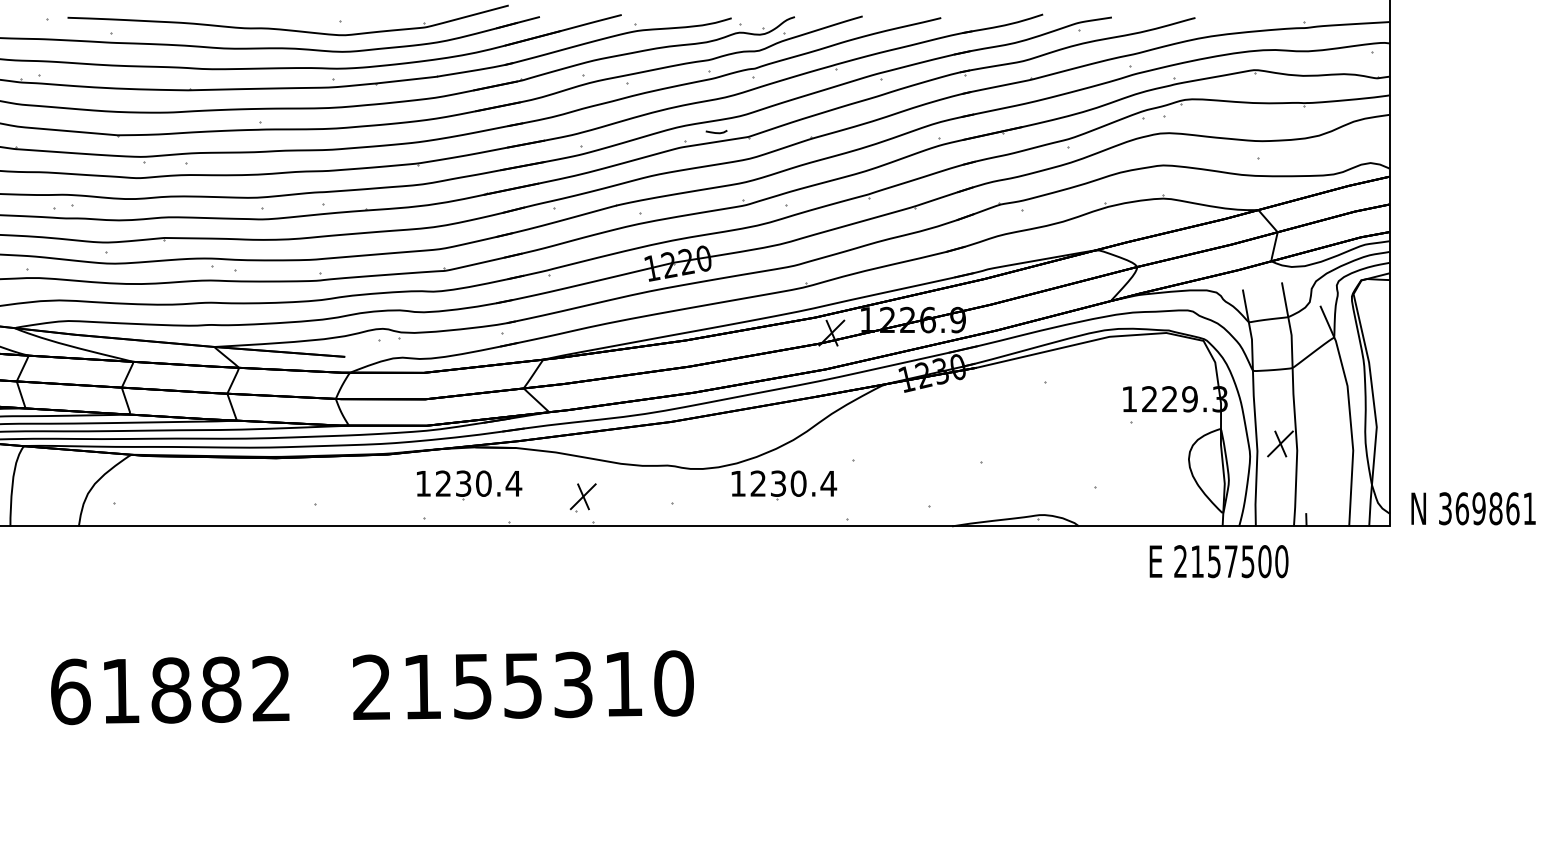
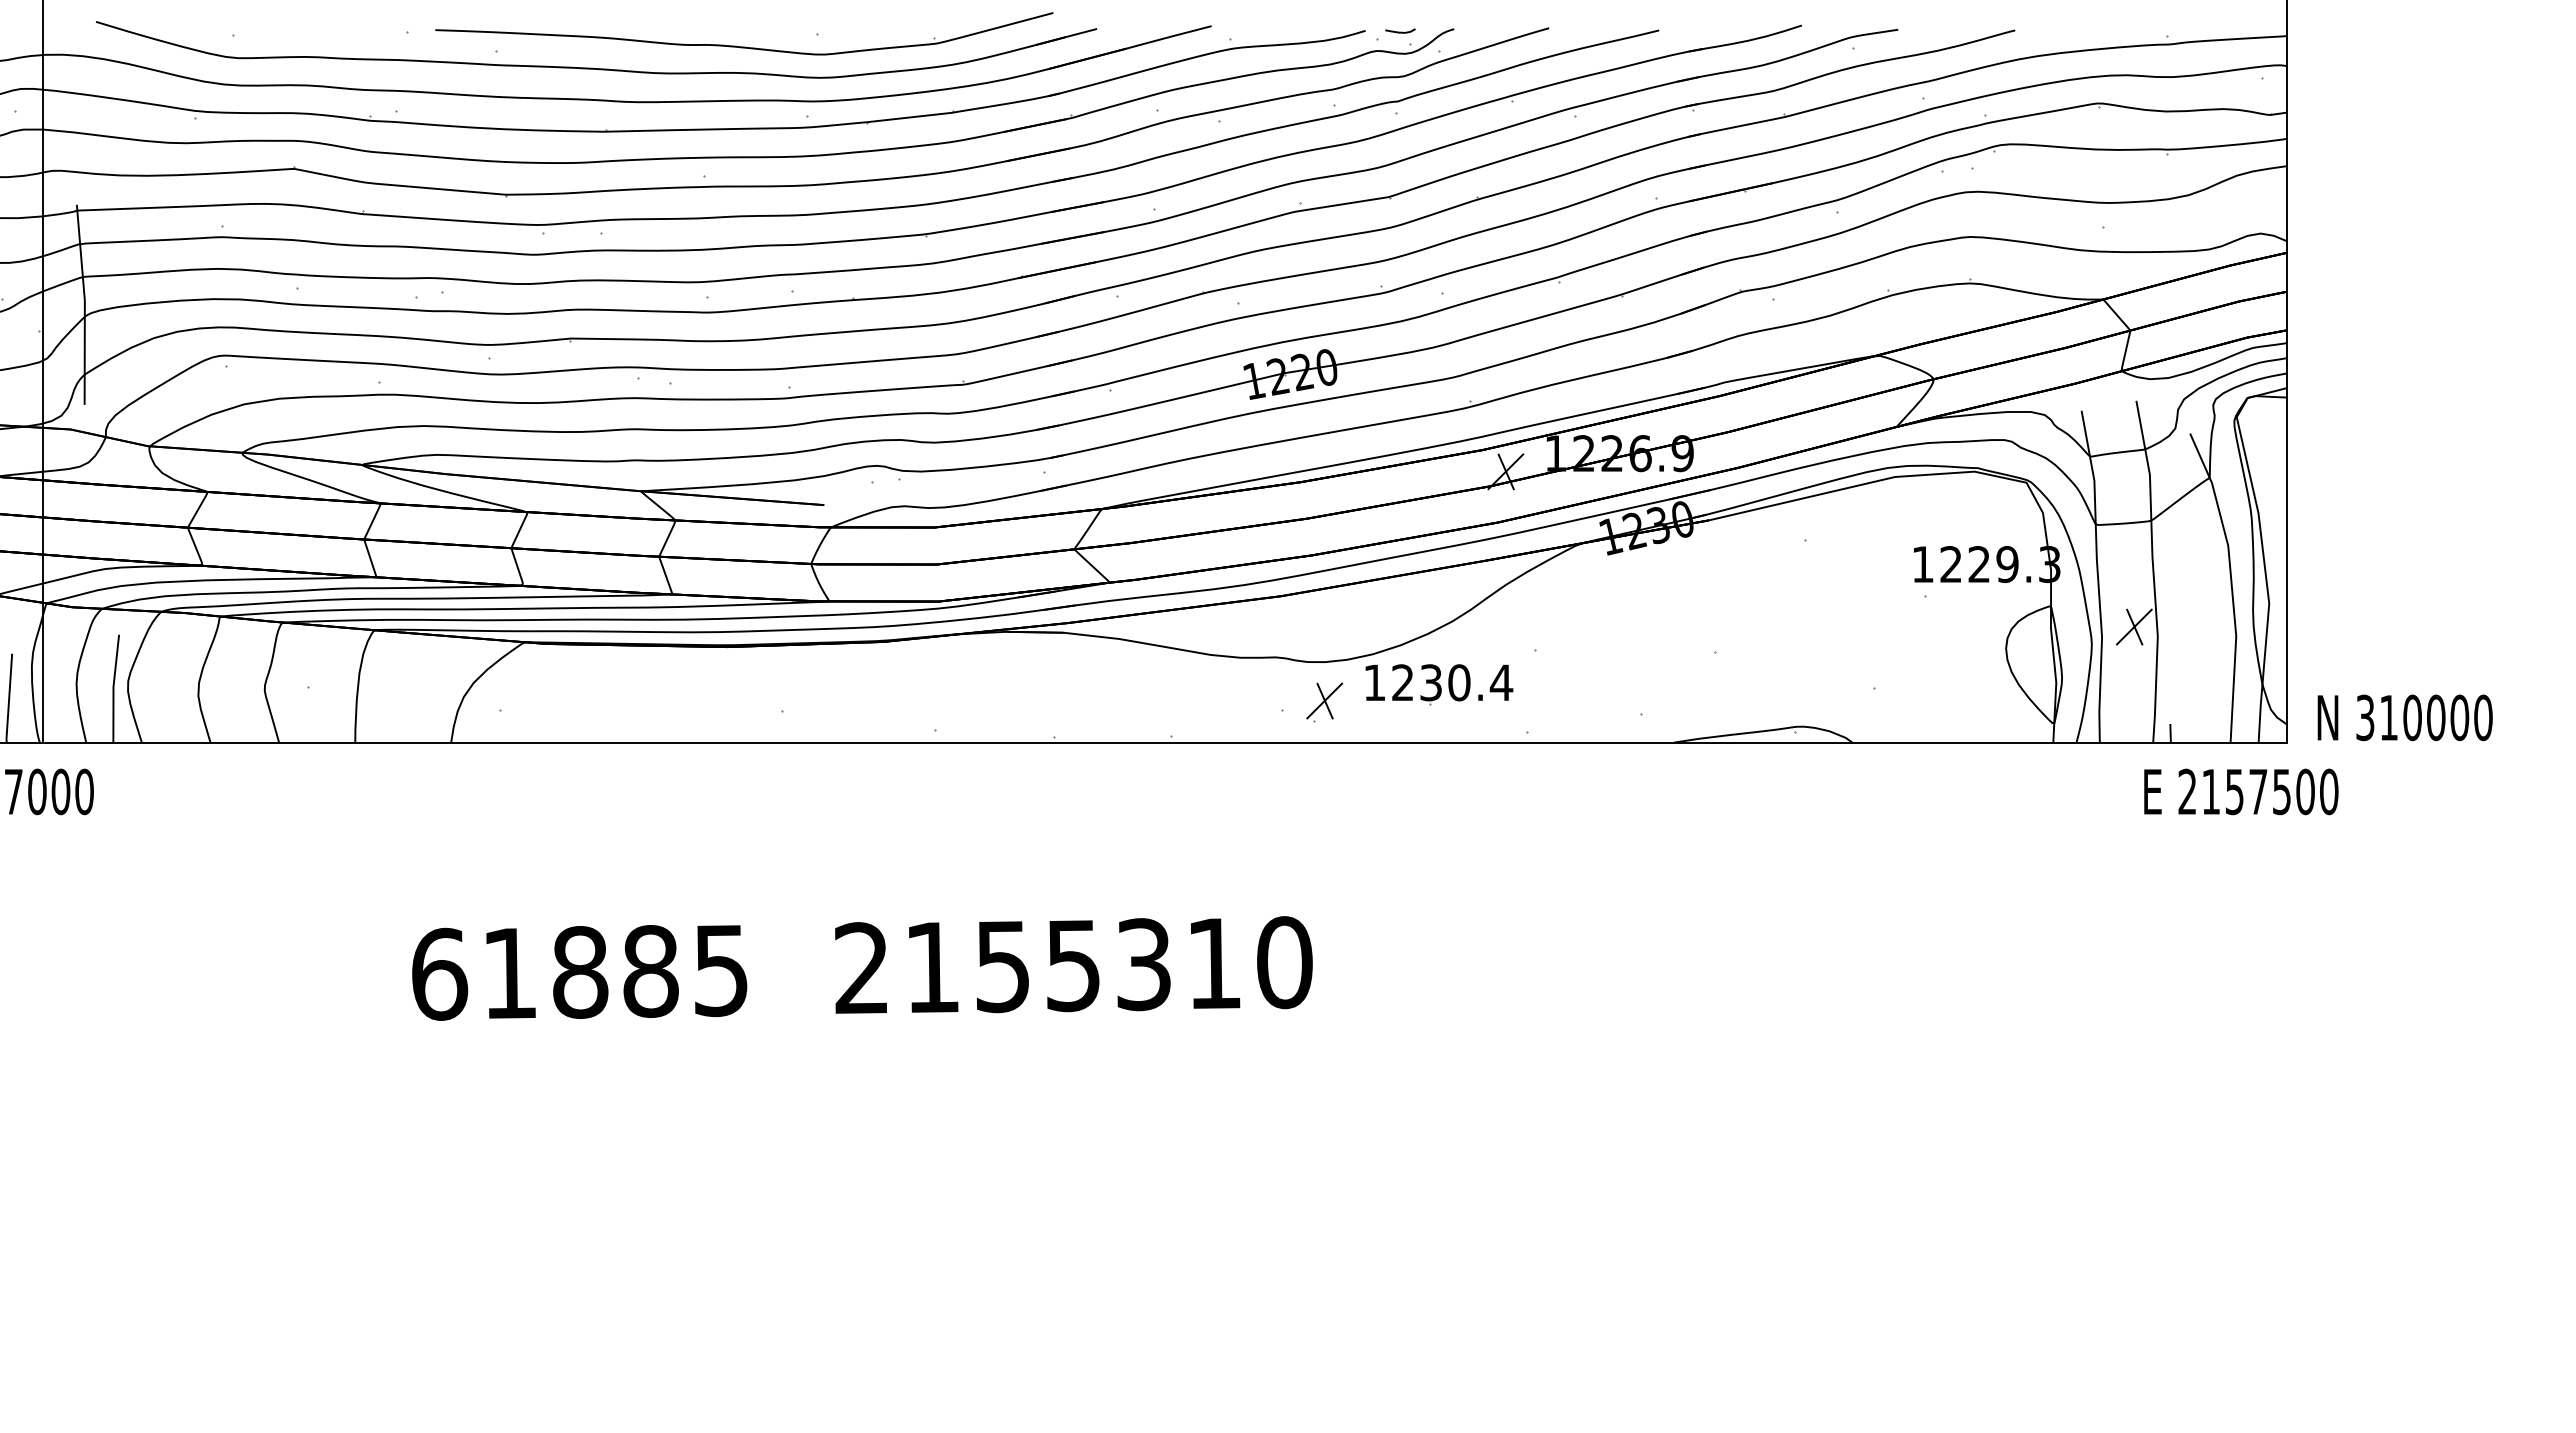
curve: (716, 132) -> (1400, 31), moved
part: (469, 484) -> (998, 684), removed
part: (583, 497) -> (1324, 702), moved
text: (1495, 508) -> (2435, 717), 369861 -> 310000
text: (1219, 561) -> (2241, 791), moved
text: (271, 689) -> (720, 970), 61882 -> 61885

